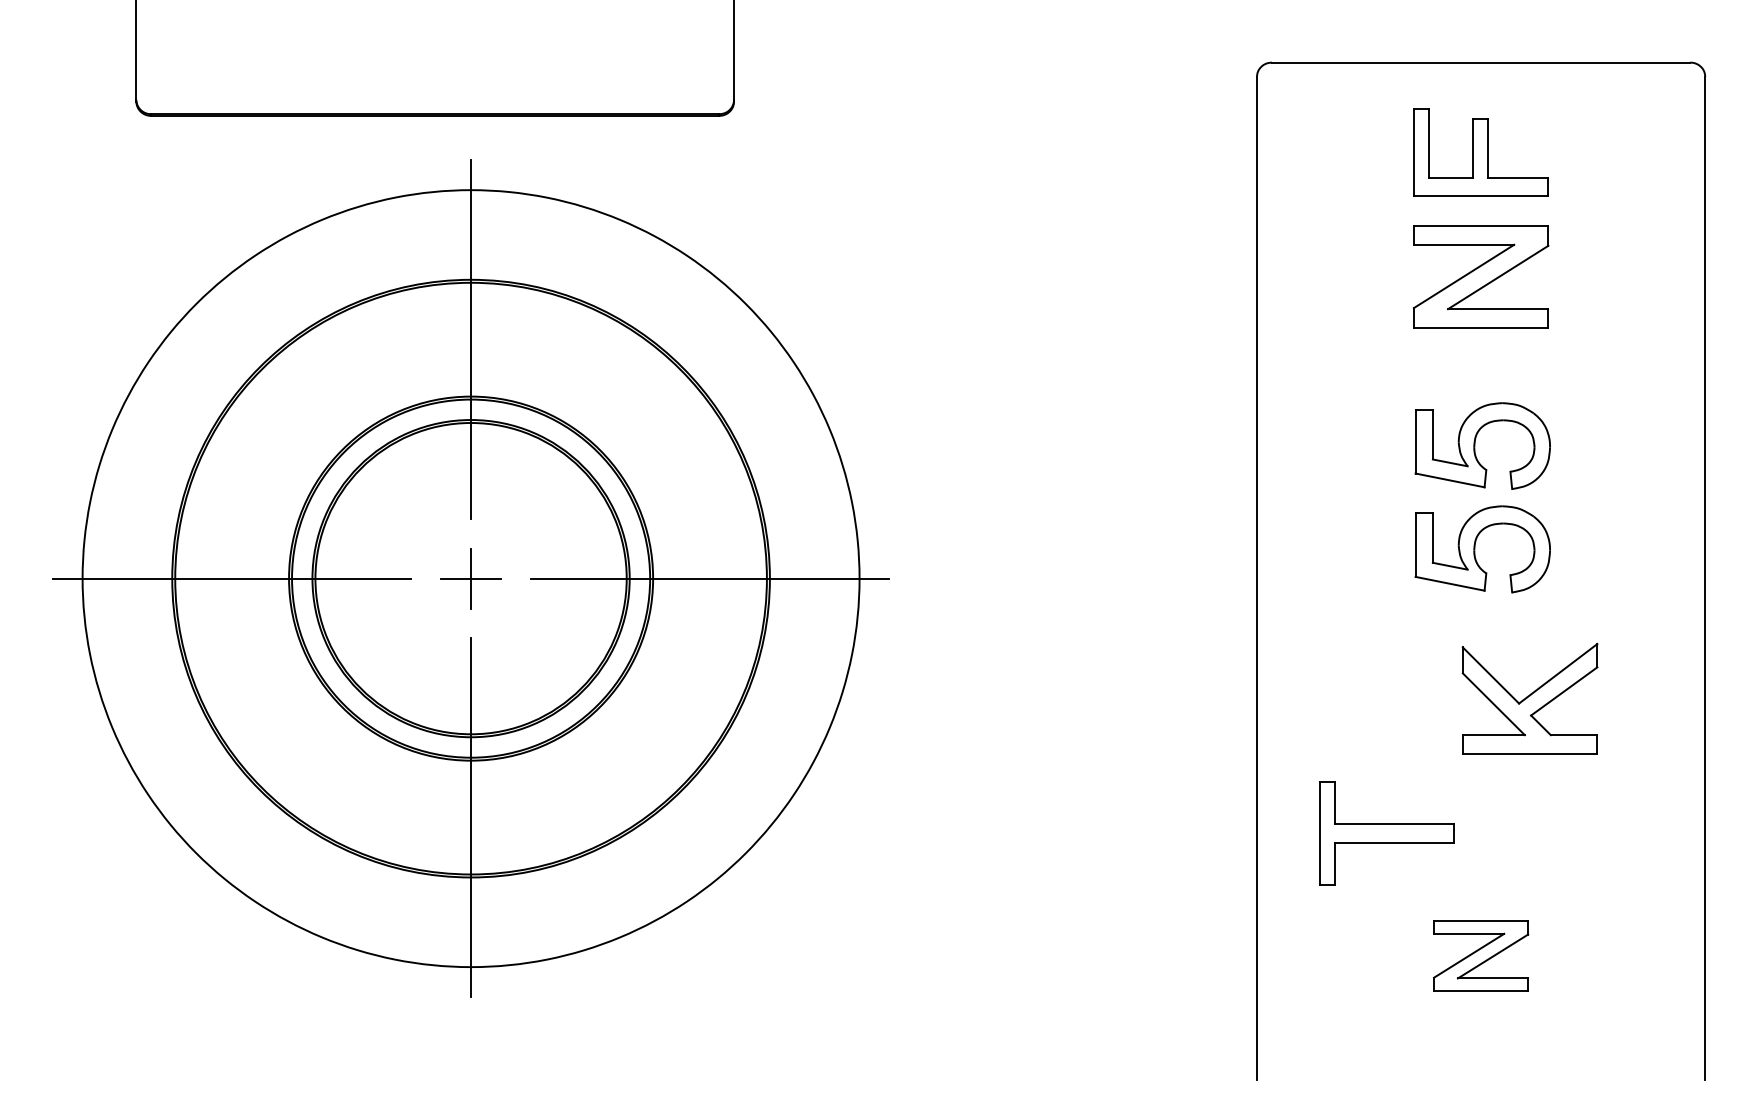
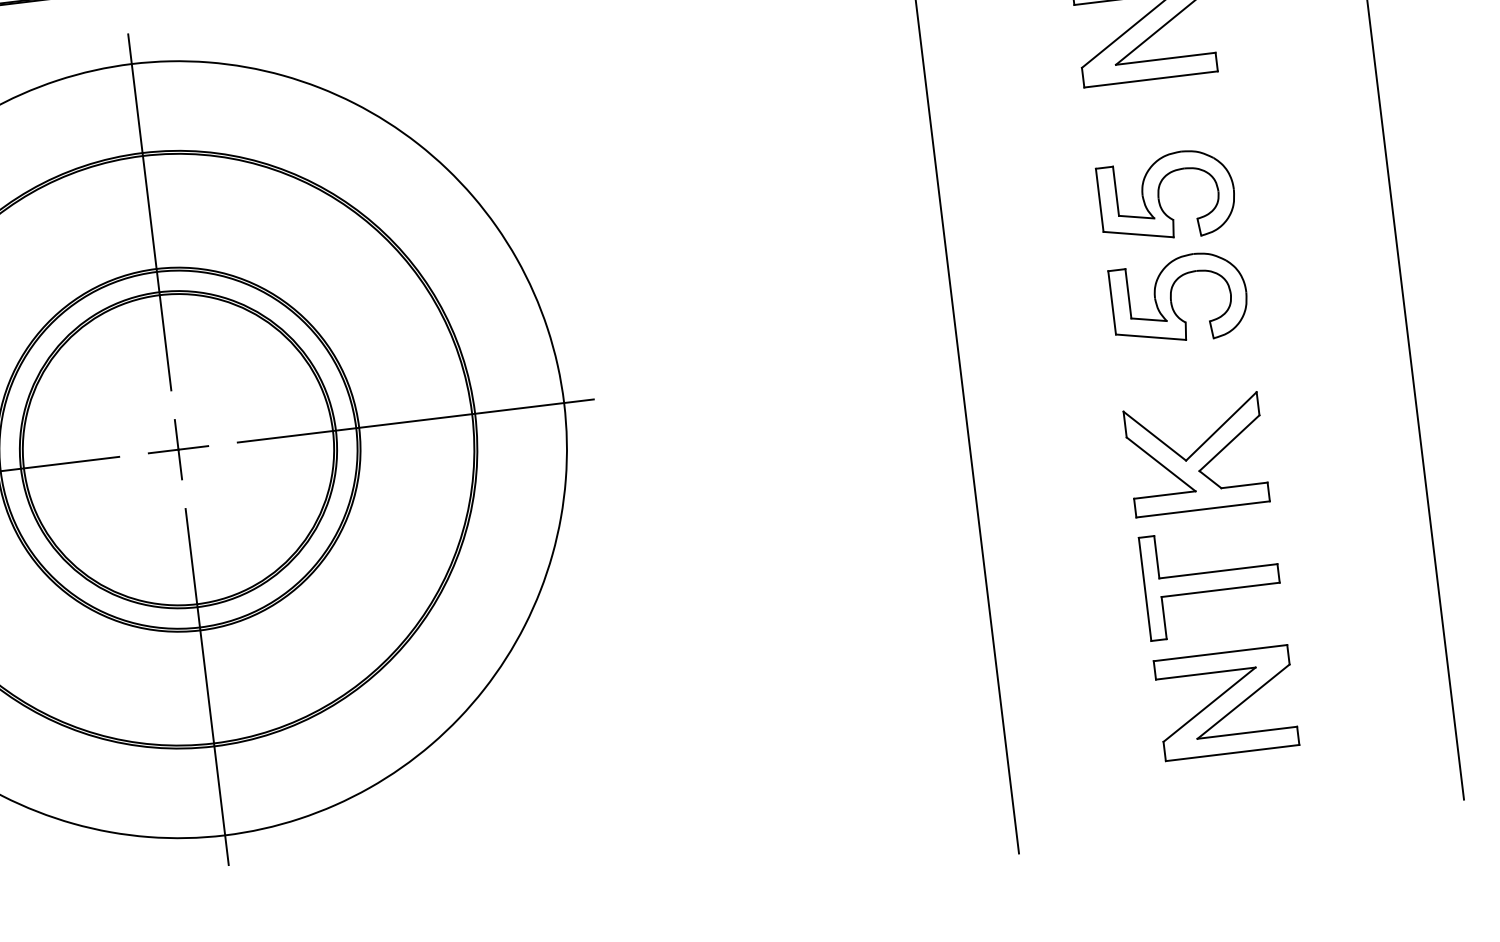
part: (1529, 698) -> (1195, 454), moved
part: (1386, 833) -> (1211, 581), moved
part: (1480, 955) -> (1225, 702), size x1.43

